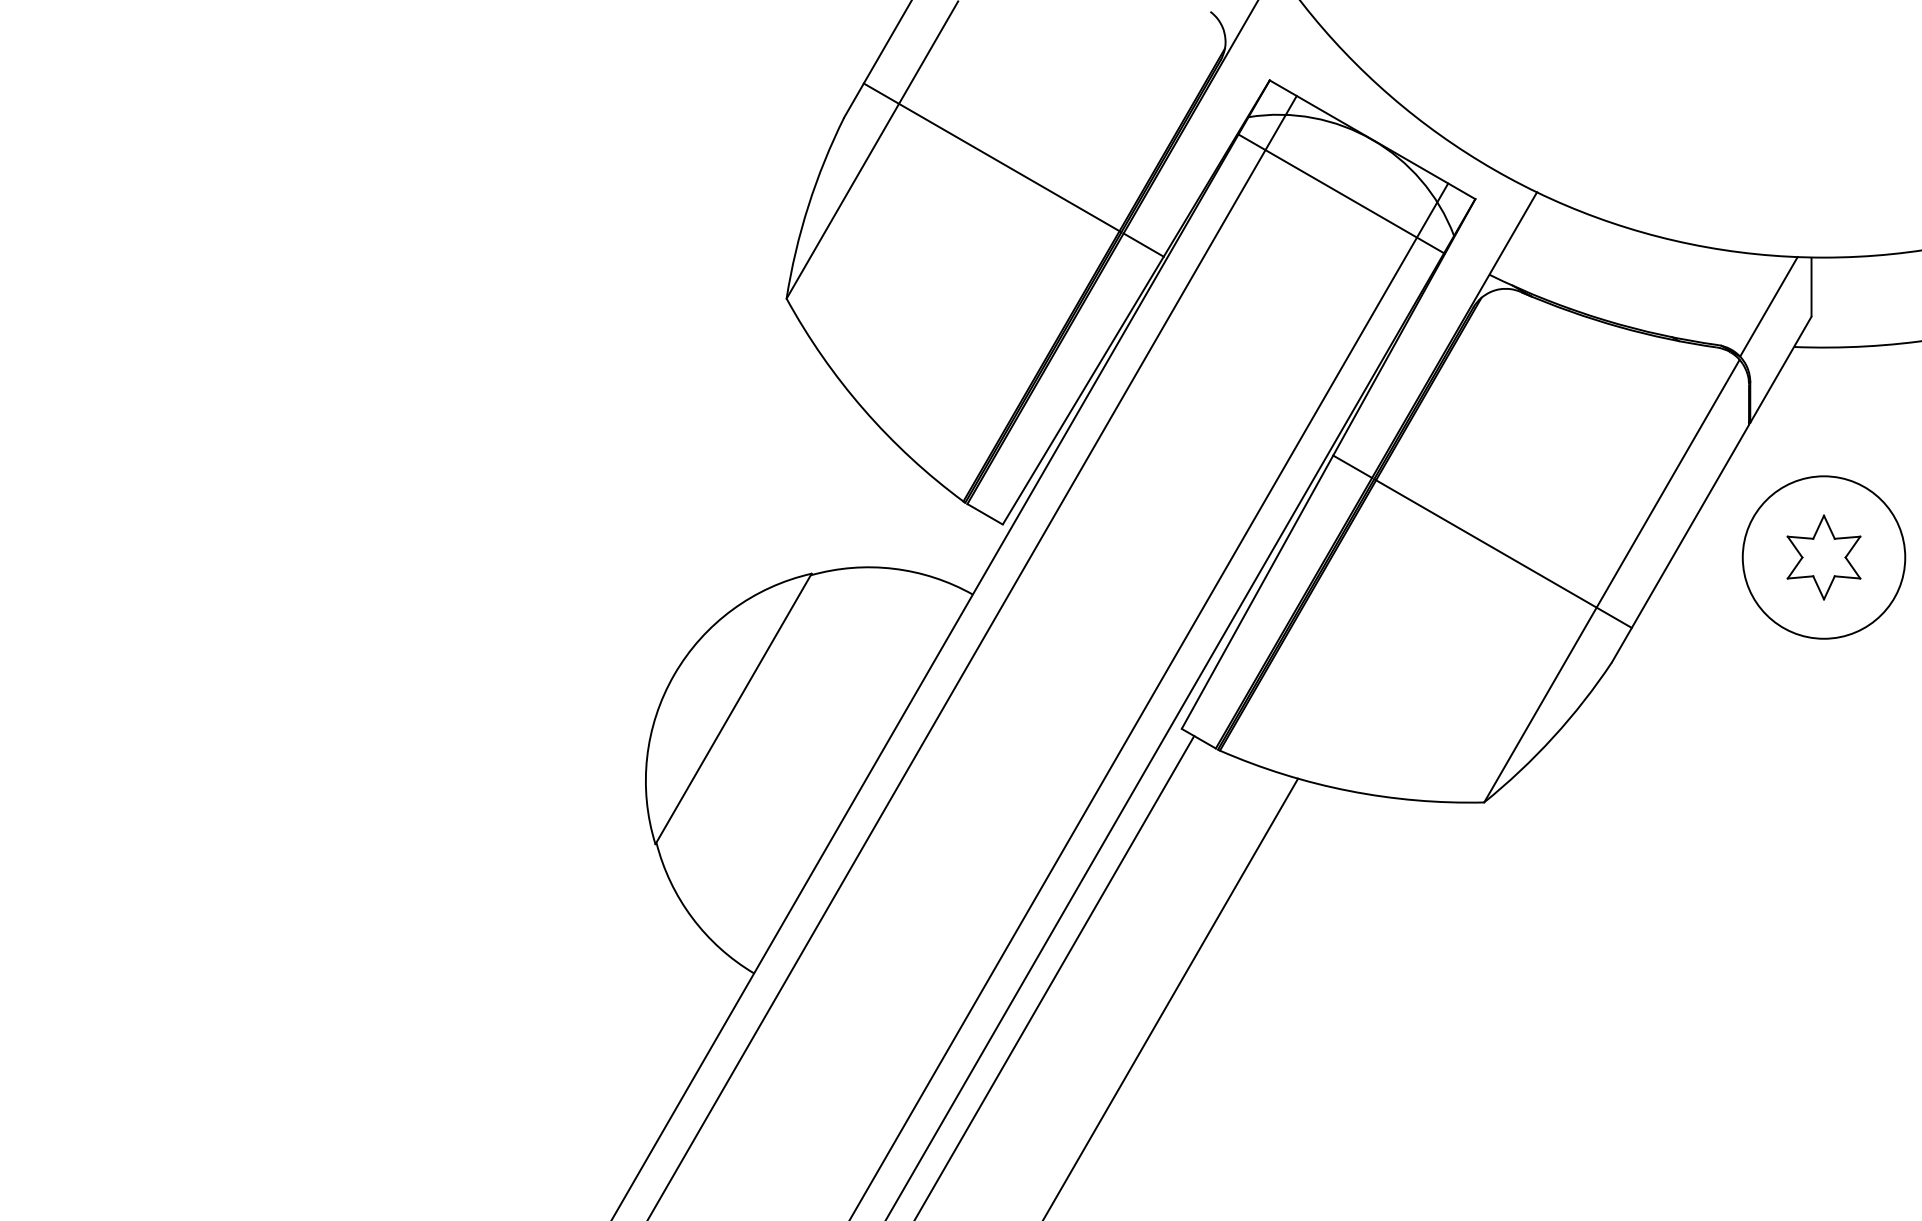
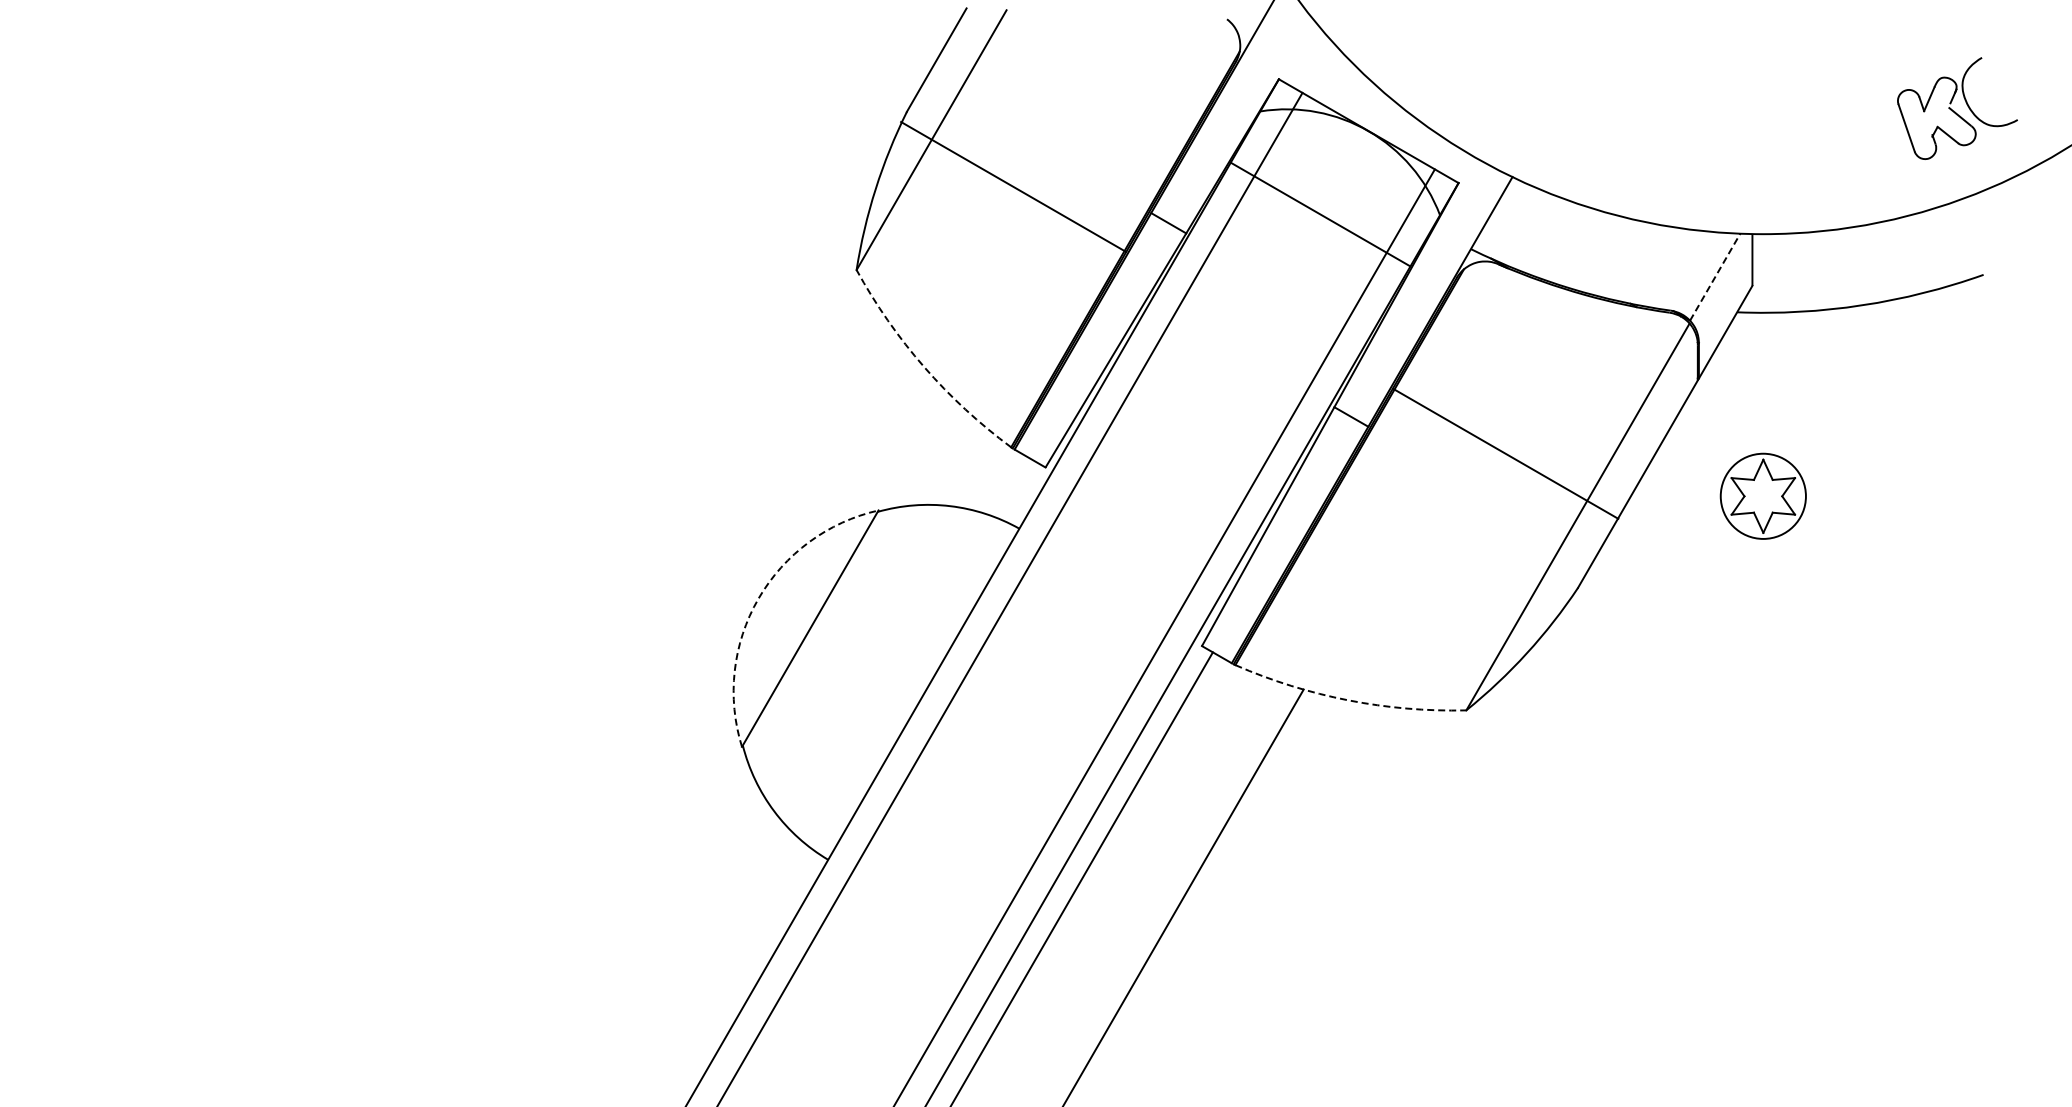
line: (992, 158) -> (1013, 187), moved
line: (1341, 193) -> (1320, 214), moved
line: (1769, 306) -> (1715, 276), solid -> dashed
arc: (864, 410) -> (924, 367), solid -> dashed
line: (1502, 553) -> (1505, 453), moved
circle: (1824, 557) -> (1763, 496), size x0.6
arc: (674, 674) -> (758, 598), solid -> dashed
arc: (1349, 791) -> (1348, 700), solid -> dashed

